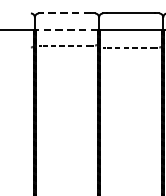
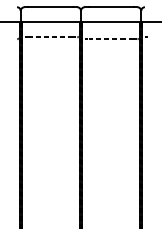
line: (66, 13) -> (50, 7), dashed -> solid
line: (66, 29) -> (50, 22), dashed -> solid

